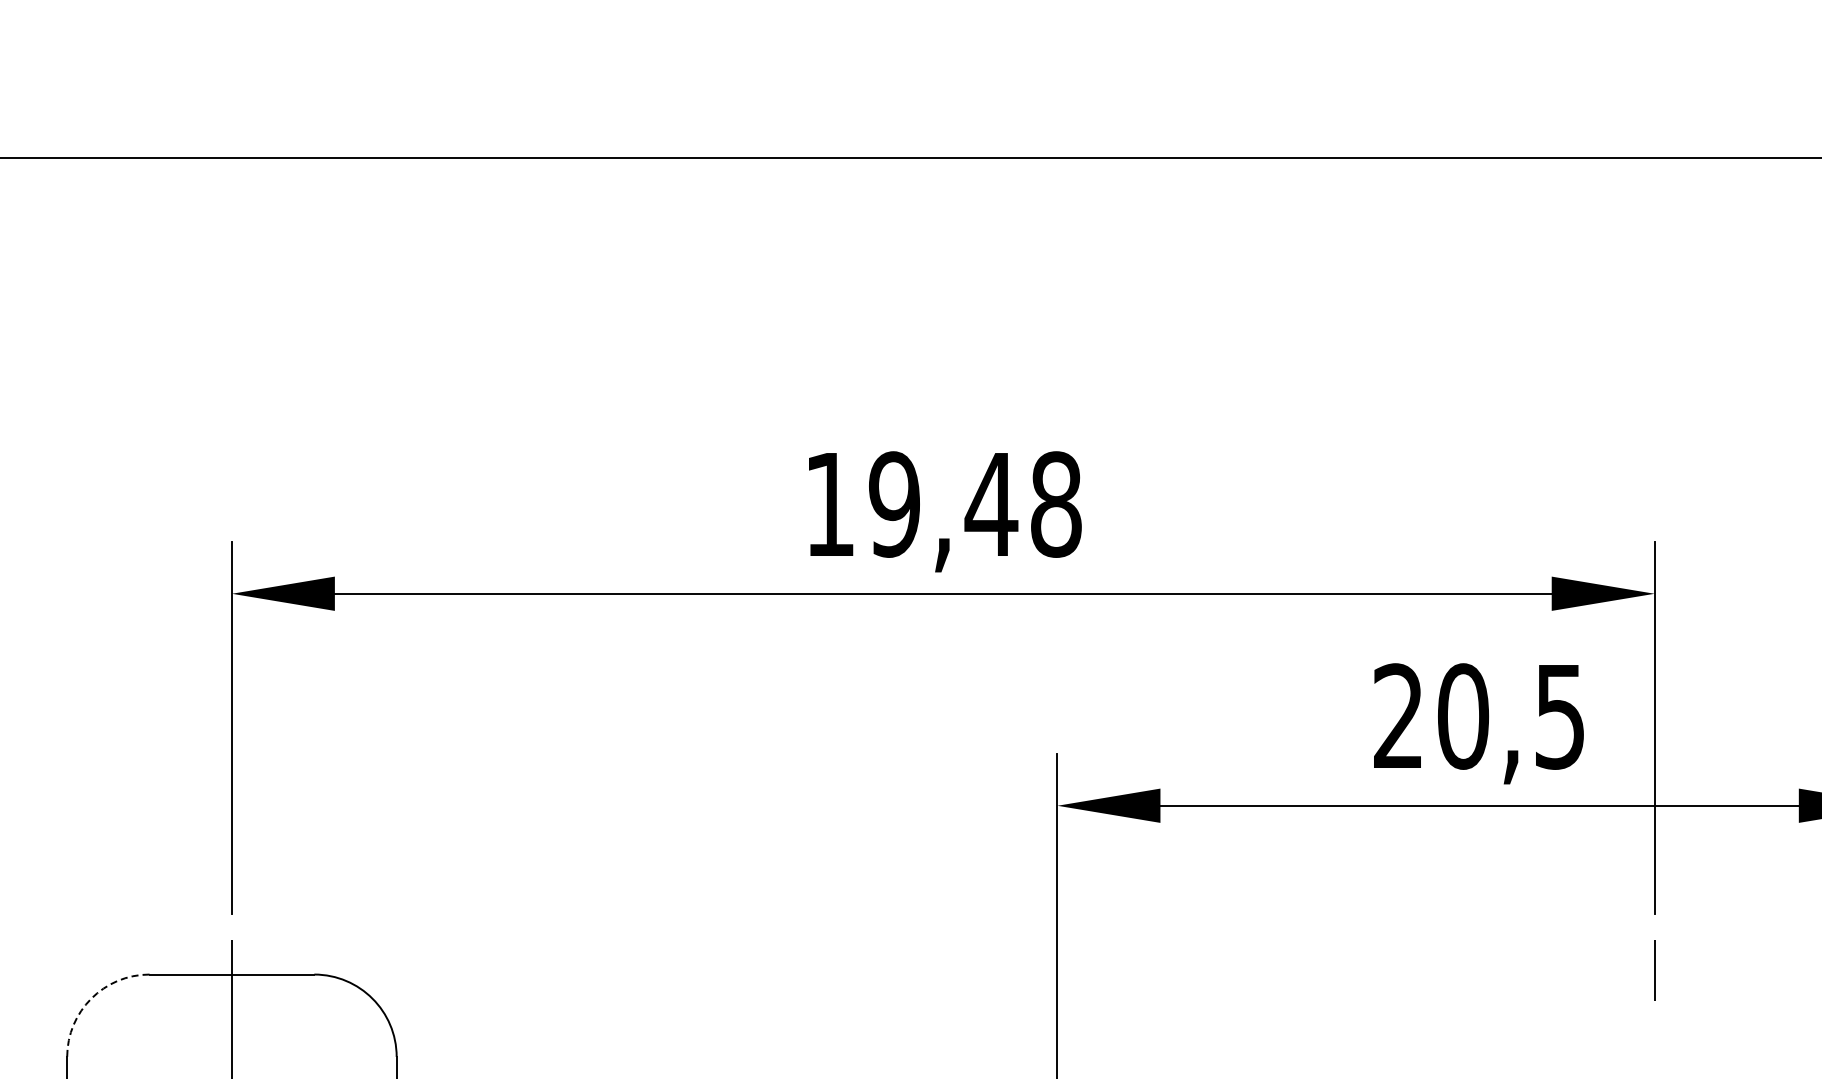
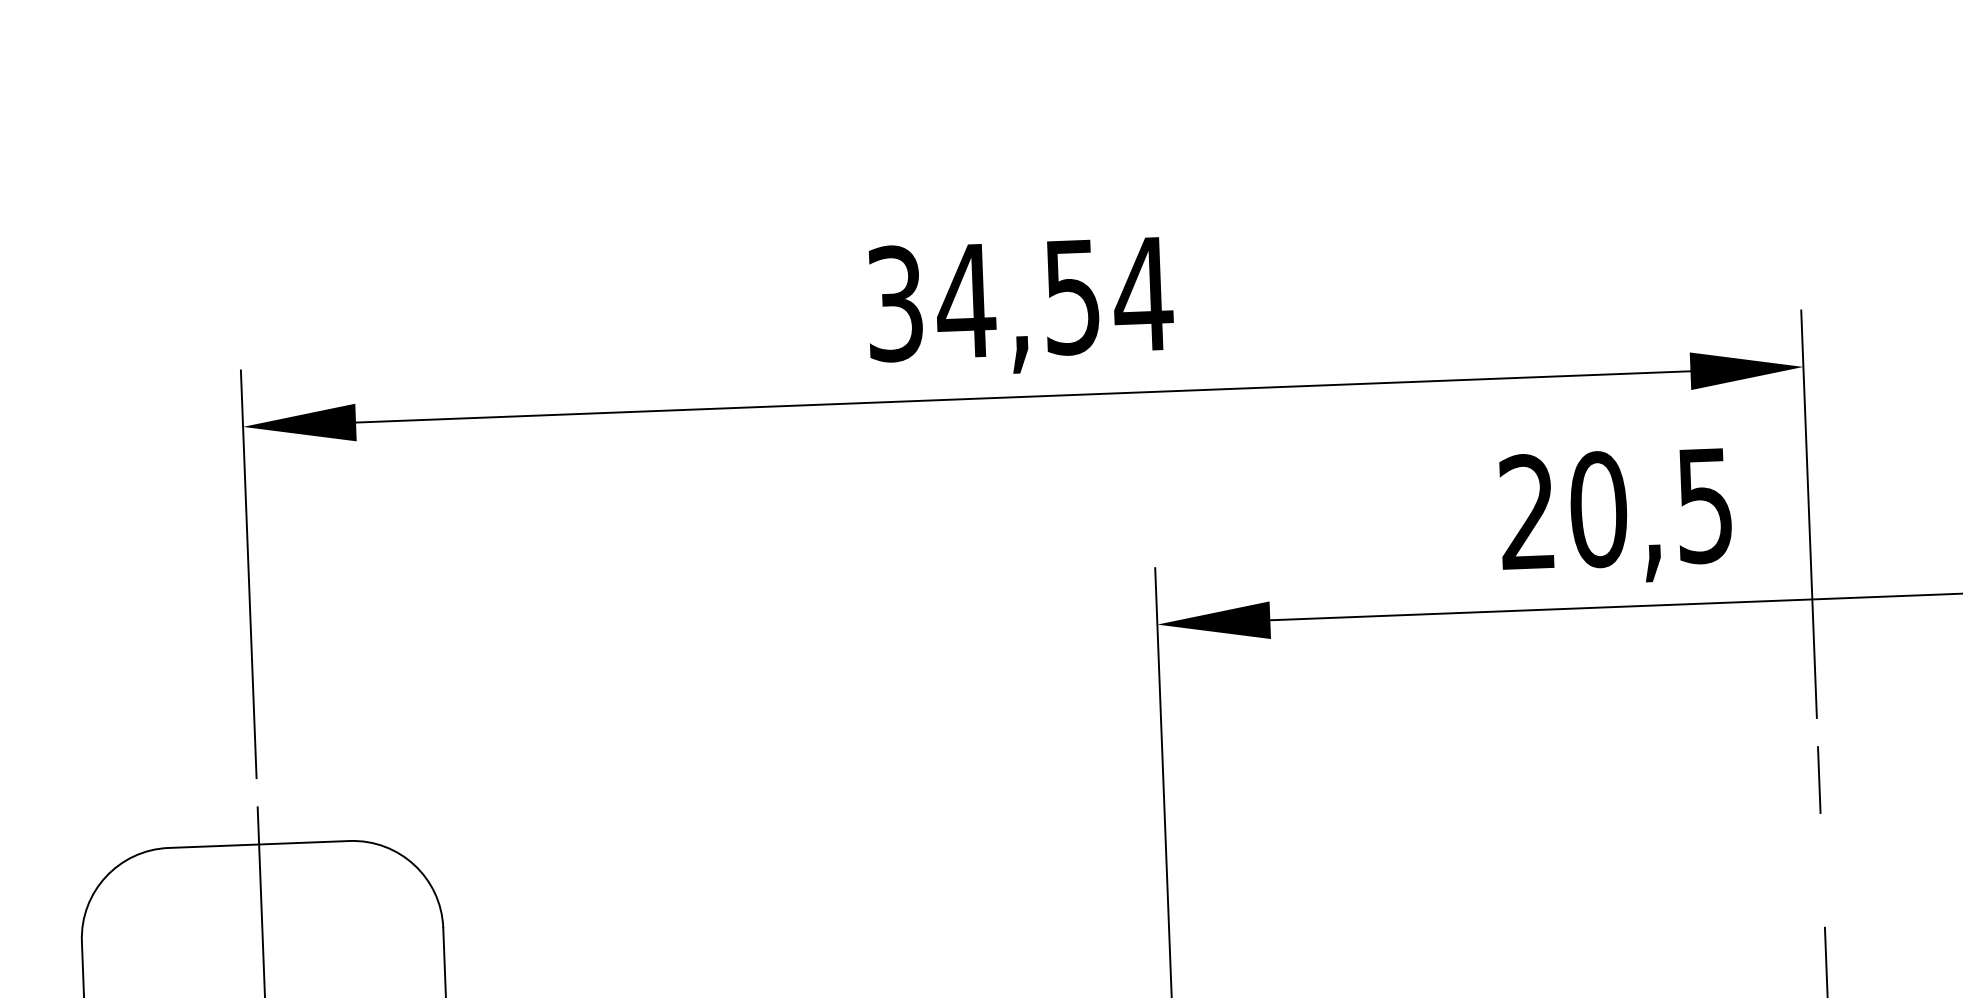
text: (944, 504) -> (1020, 298), 19,48 -> 34,54
arc: (91, 998) -> (106, 876), dashed -> solid

